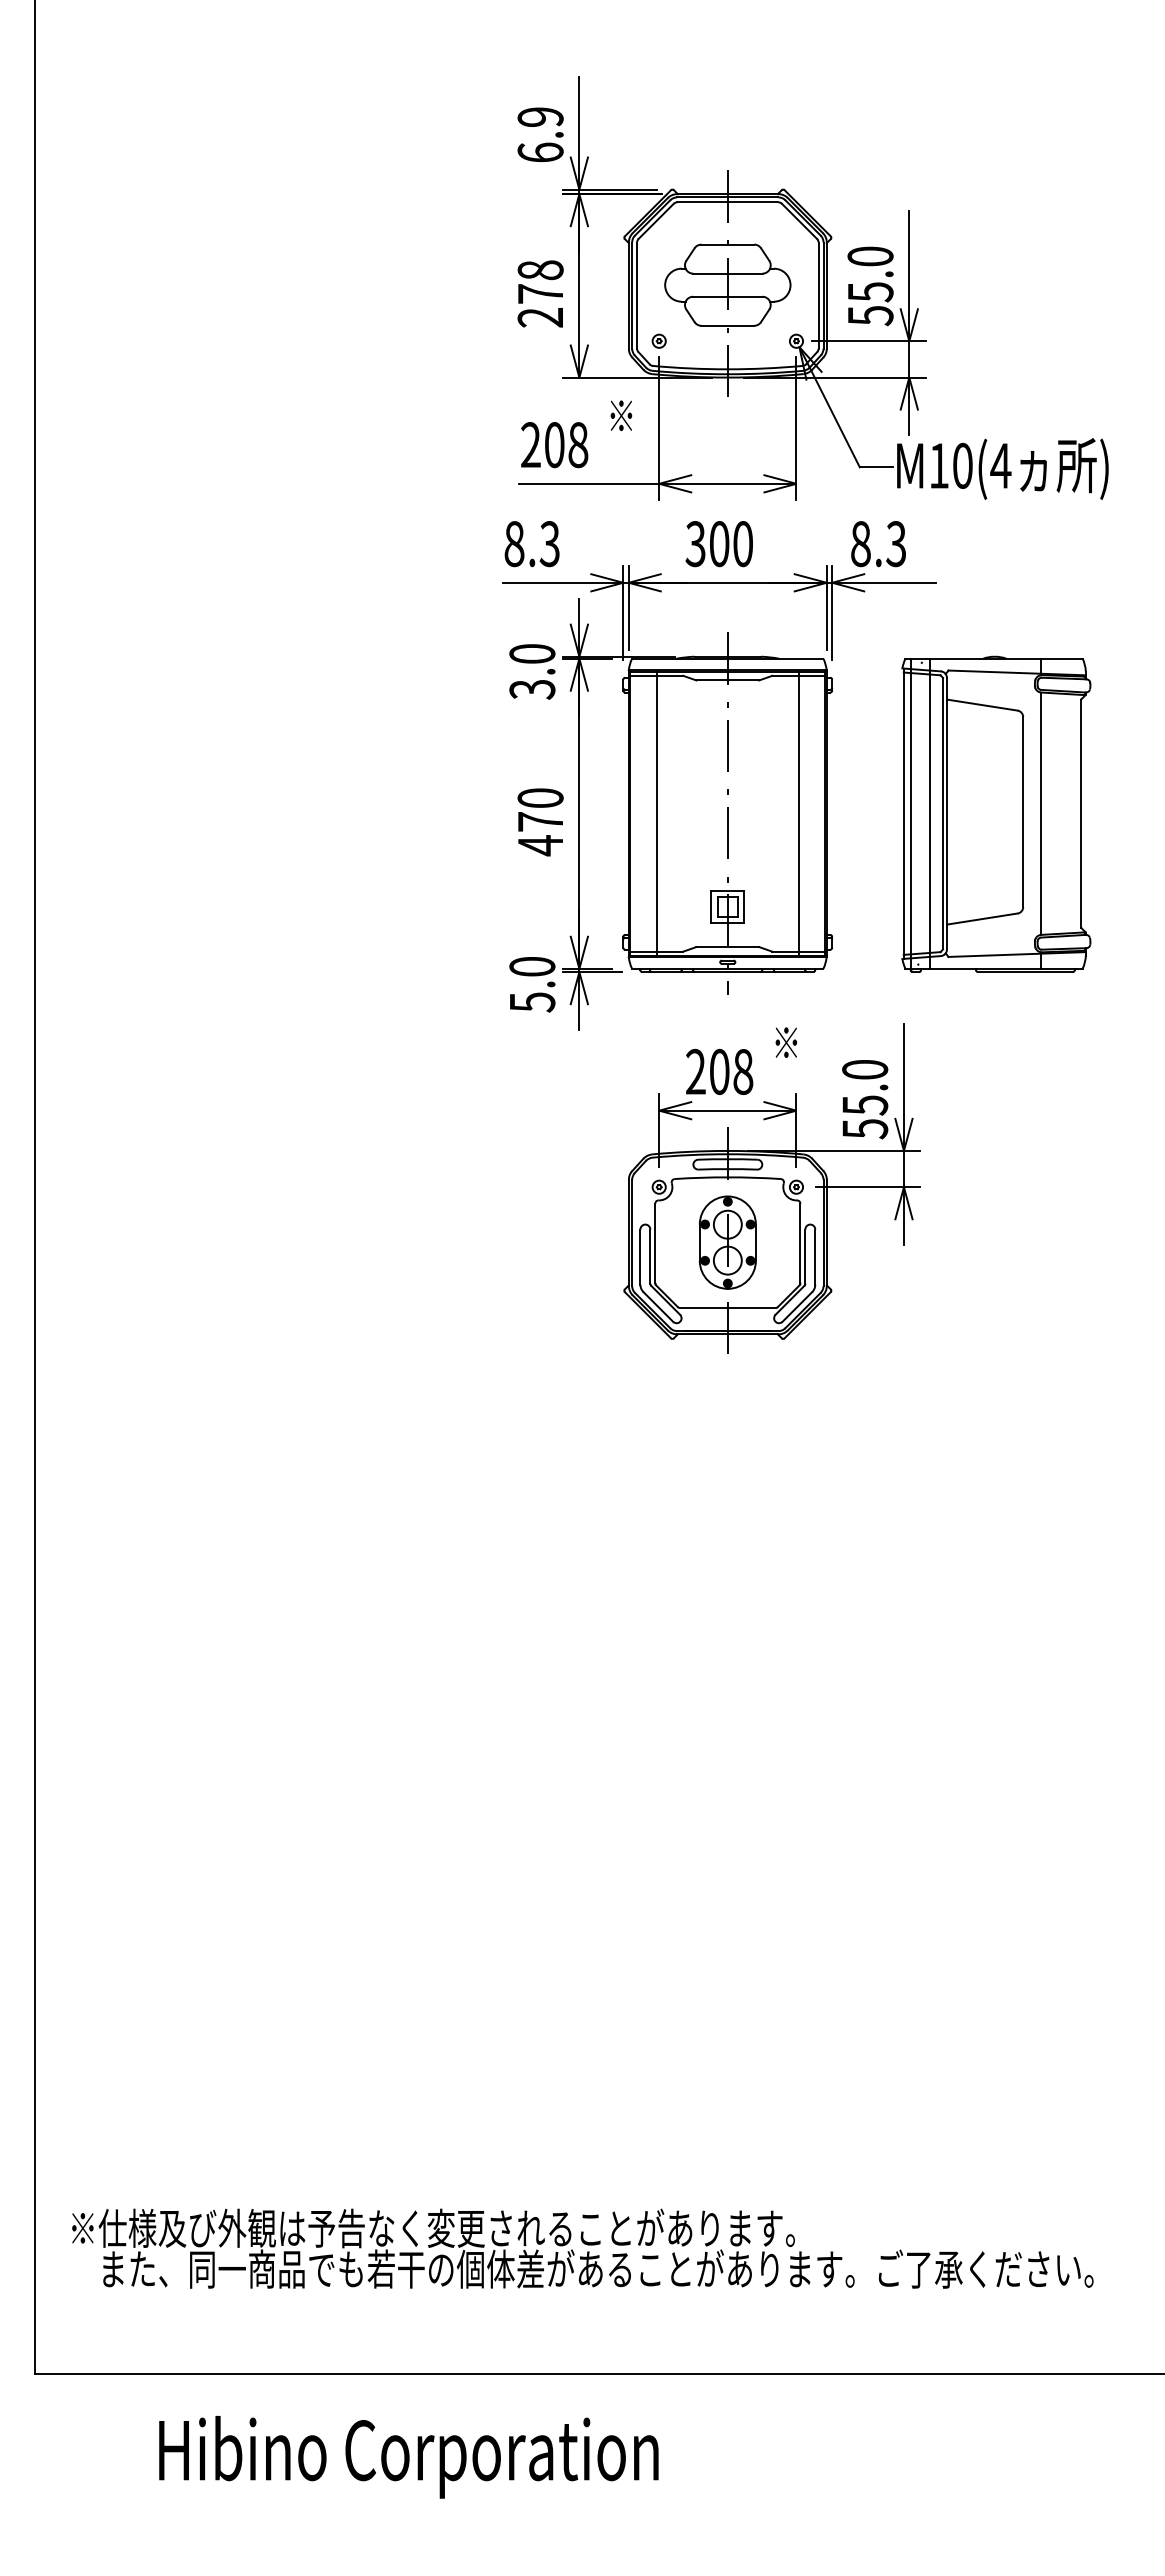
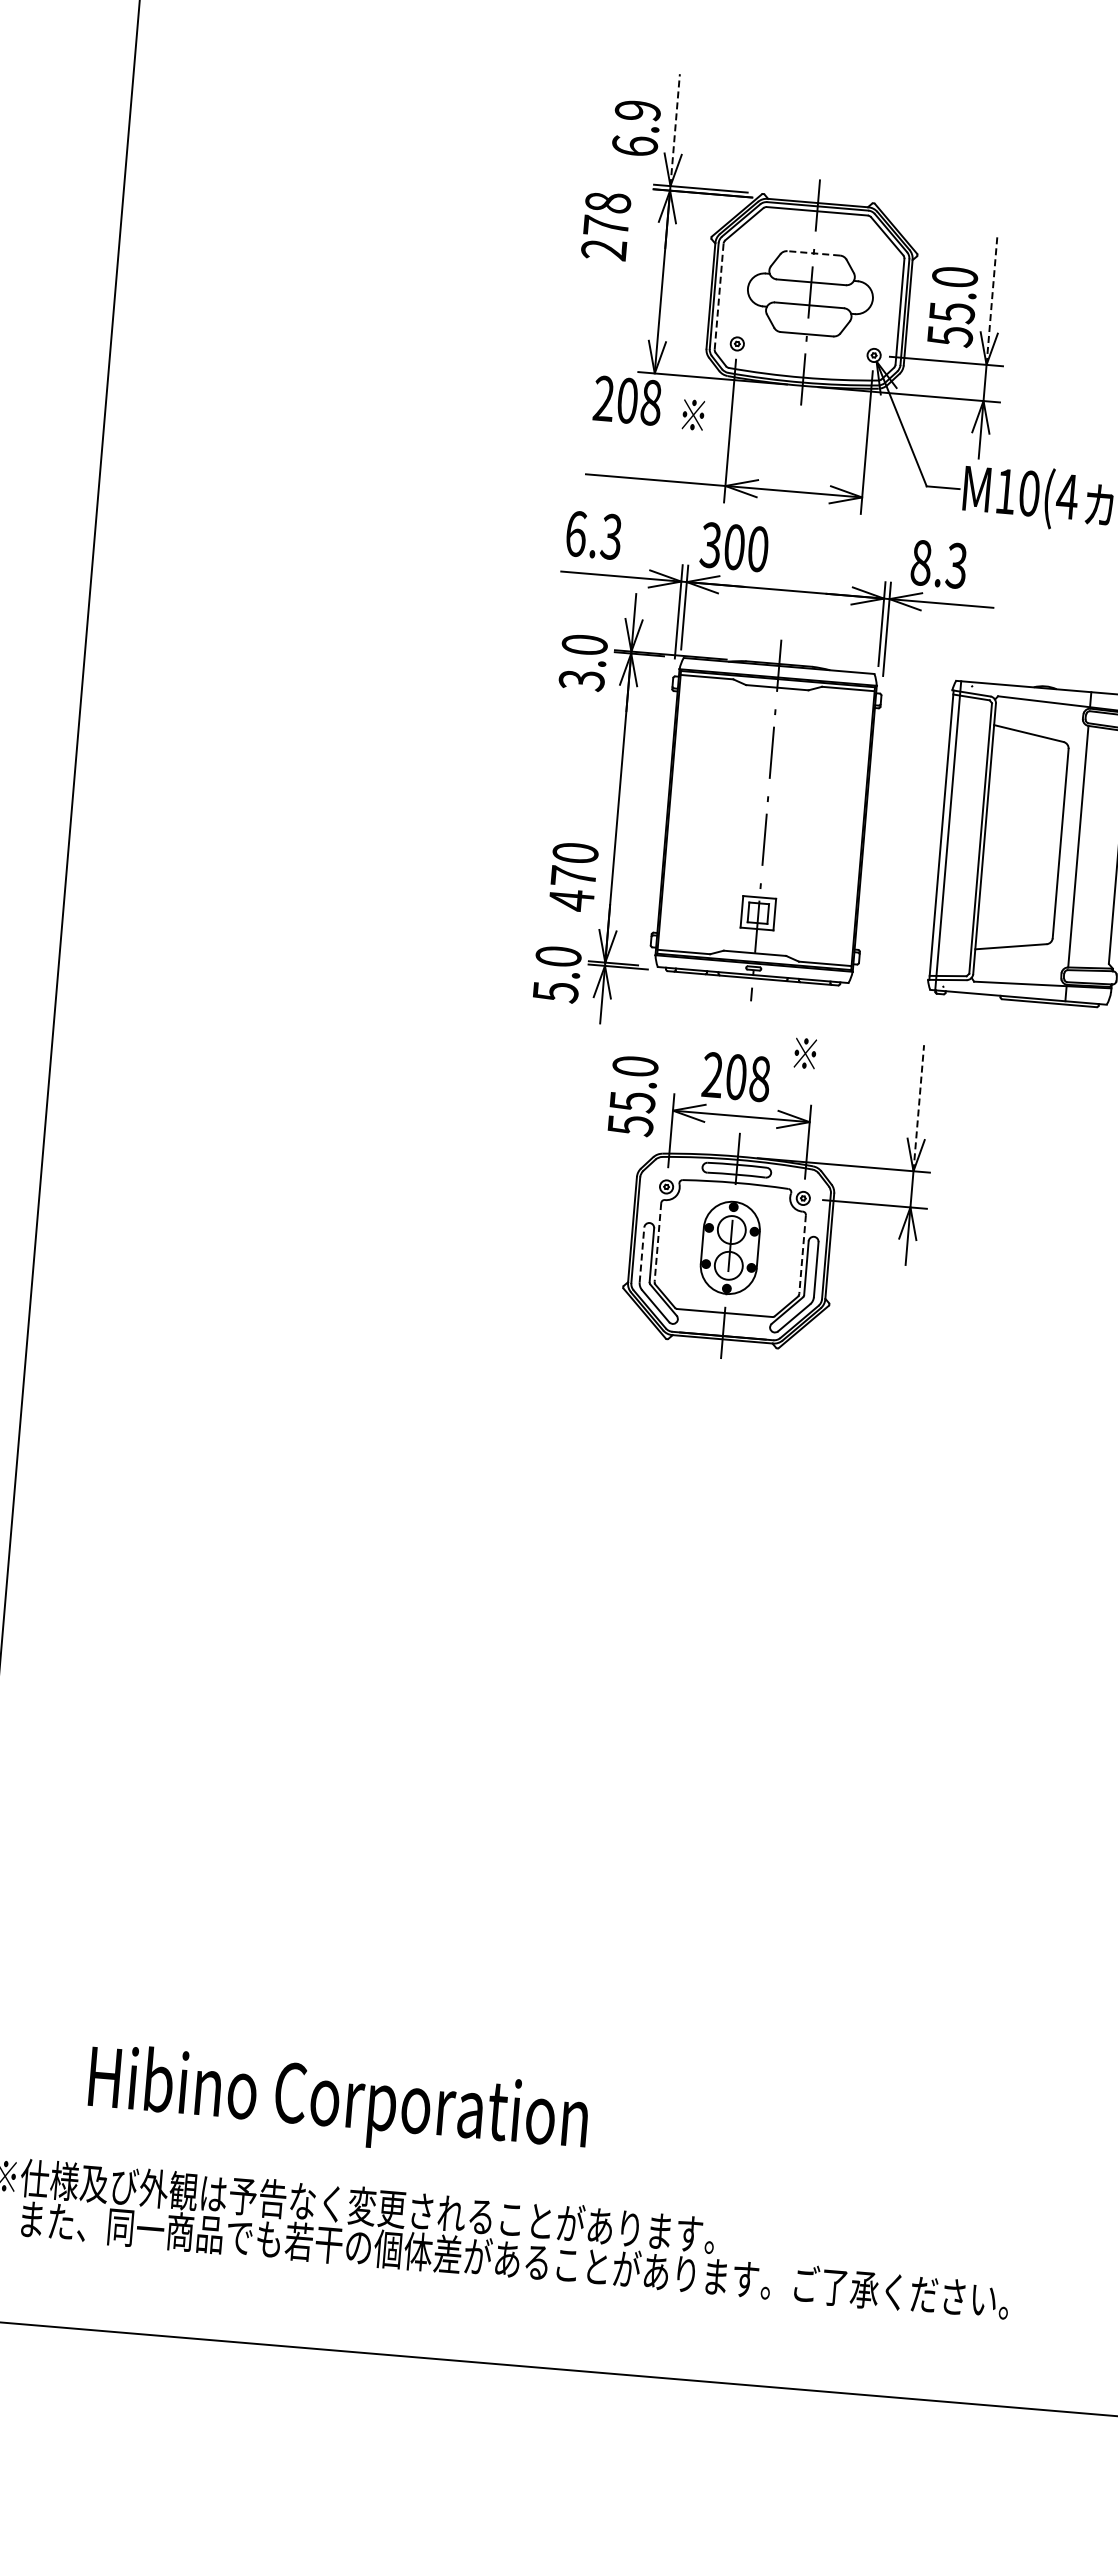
line: (579, 132) -> (675, 129), solid -> dashed
line: (727, 244) -> (813, 253), solid -> dashed
line: (909, 275) -> (992, 299), solid -> dashed
text: (540, 293) -> (606, 225), moved
line: (637, 295) -> (719, 296), solid -> dashed
text: (554, 445) -> (627, 401), moved
text: (514, 544) -> (576, 534), 8.3 -> 6.3
text: (718, 544) -> (733, 547), moved
line: (656, 813) -> (695, 814), removed
line: (798, 813) -> (836, 826), removed
line: (929, 813) -> (967, 837), removed
text: (540, 822) -> (573, 877), moved
line: (903, 1087) -> (918, 1108), solid -> dashed
text: (865, 1099) -> (633, 1096), moved
line: (655, 1243) -> (658, 1242), solid -> dashed
line: (800, 1243) -> (802, 1254), solid -> dashed
line: (640, 1257) -> (642, 1255), solid -> dashed
text: (408, 2457) -> (337, 2103), moved

